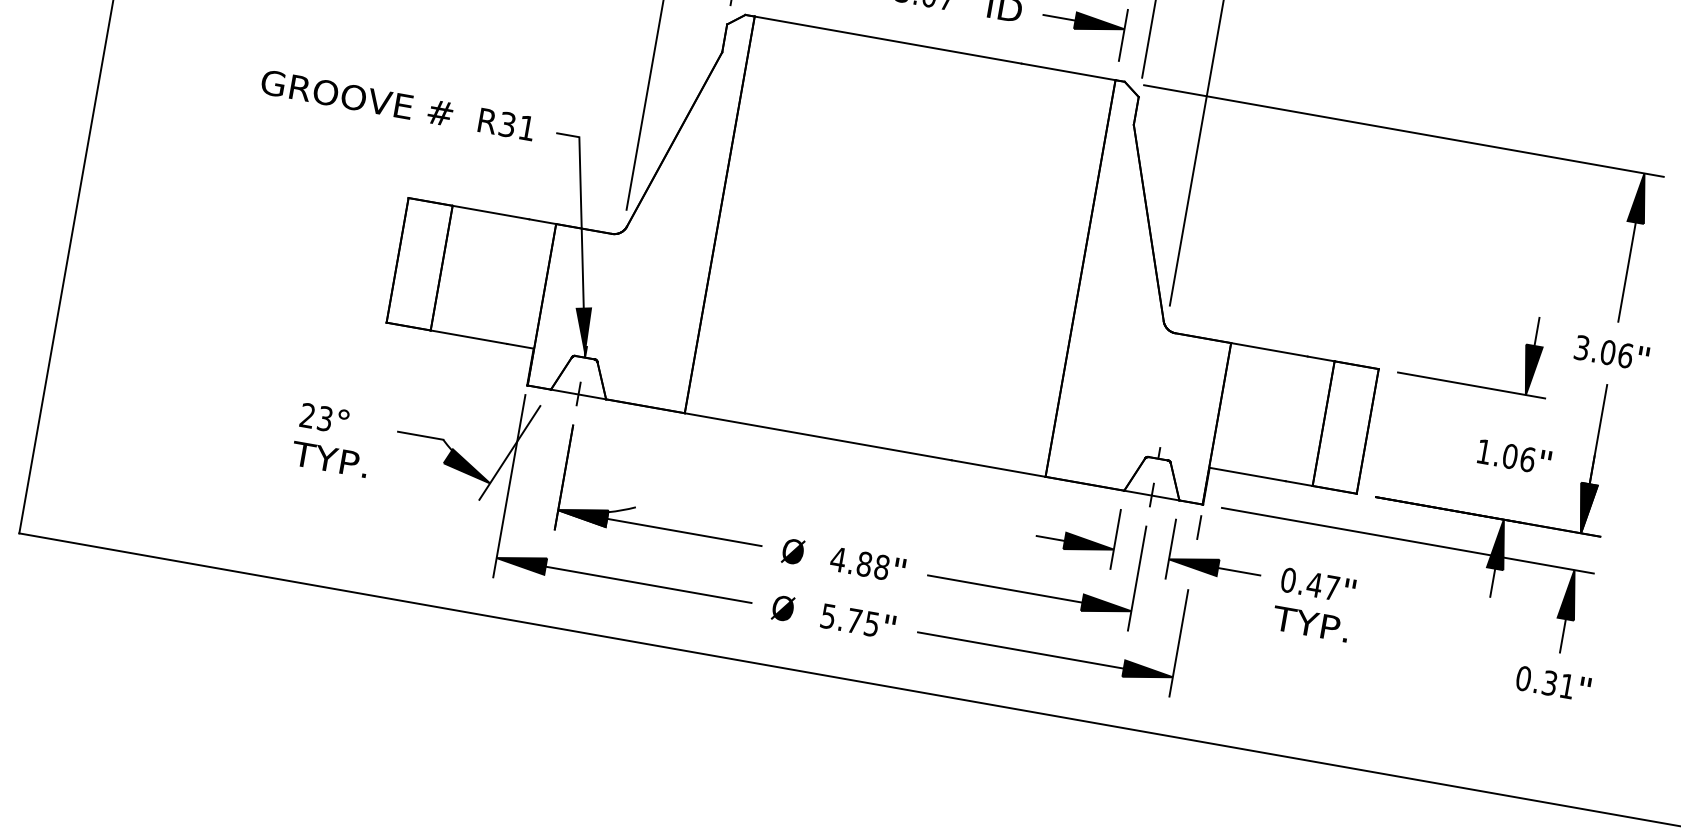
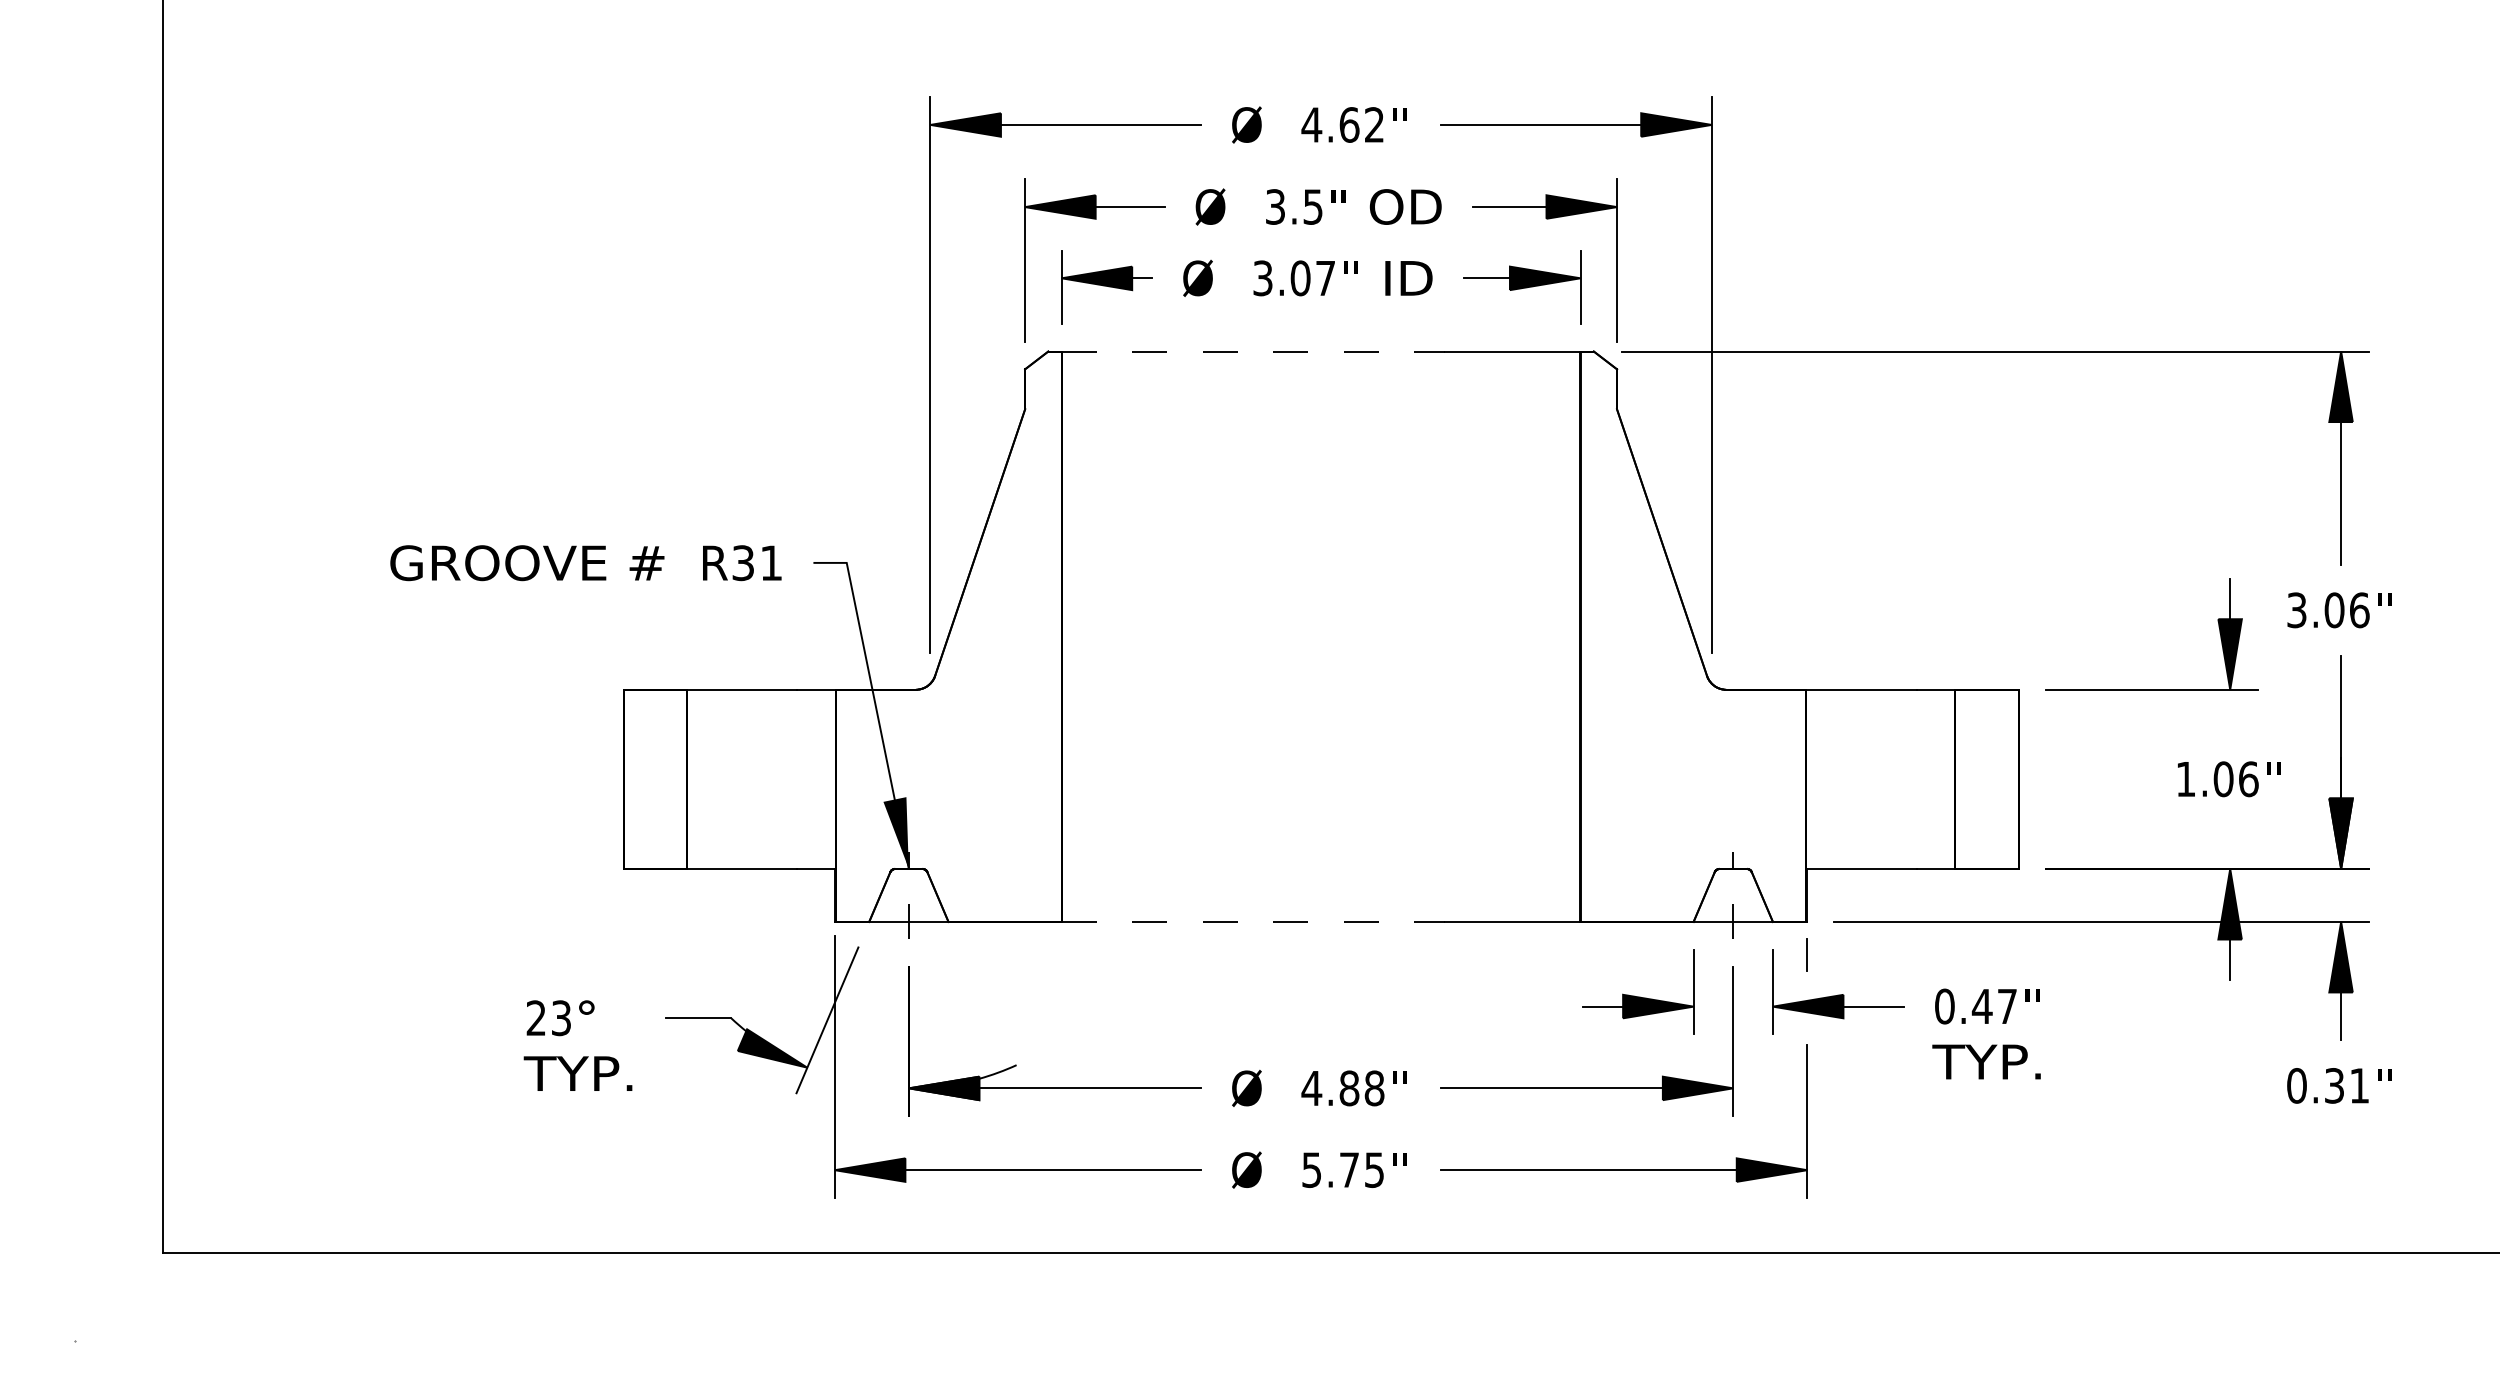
line: (888, 40) -> (1253, 351), solid -> dashed
line: (818, 436) -> (1253, 921), solid -> dashed

